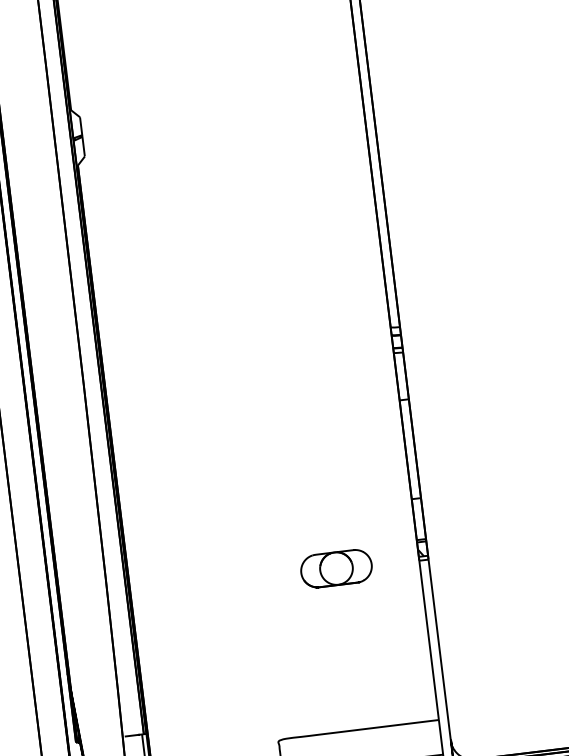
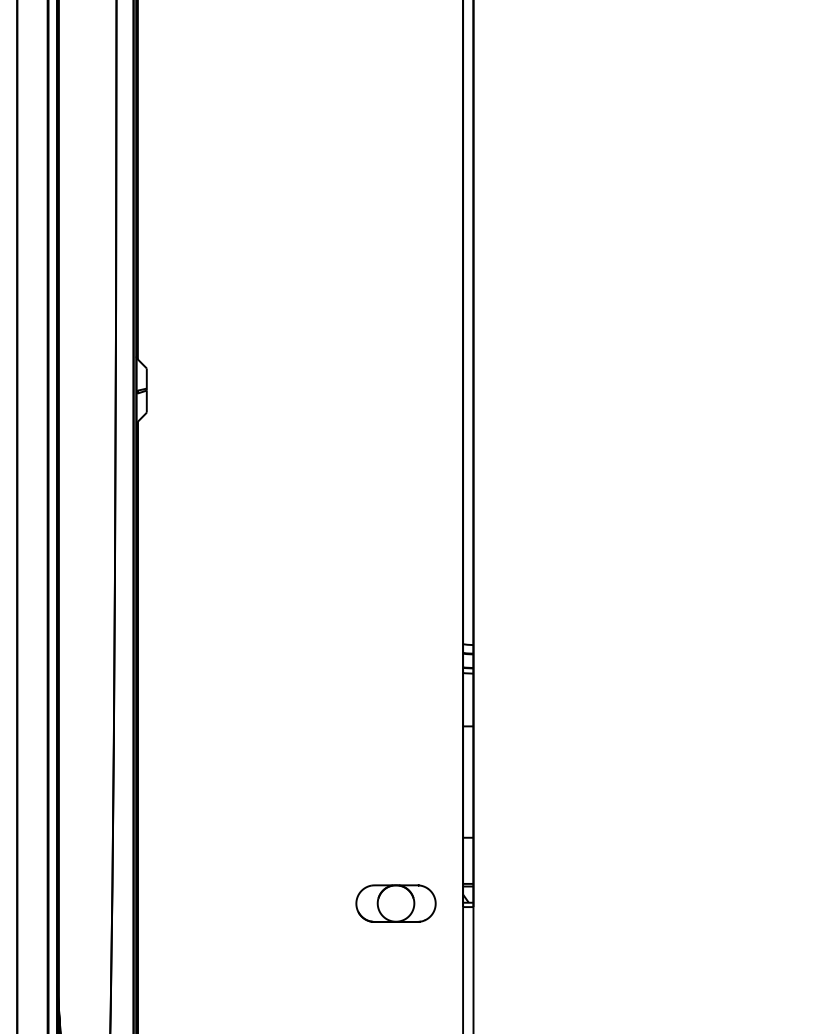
part: (336, 568) -> (395, 903), moved

